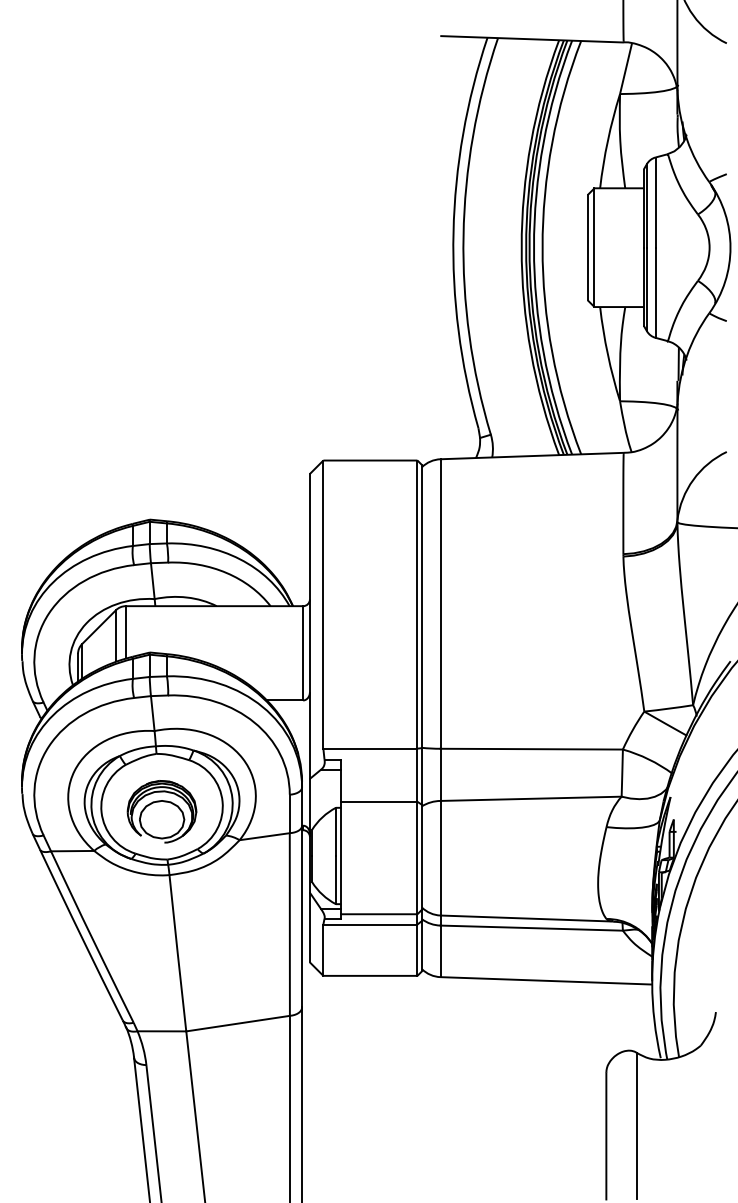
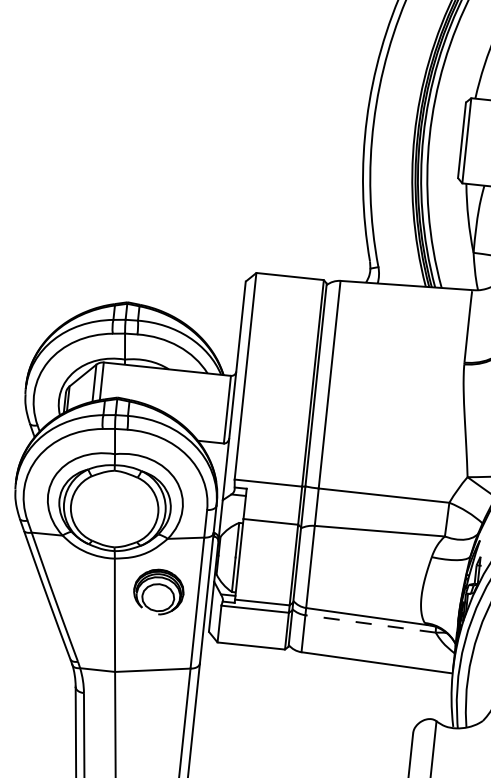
part: (161, 811) -> (158, 591), moved
line: (531, 928) -> (370, 624), solid -> dashed

